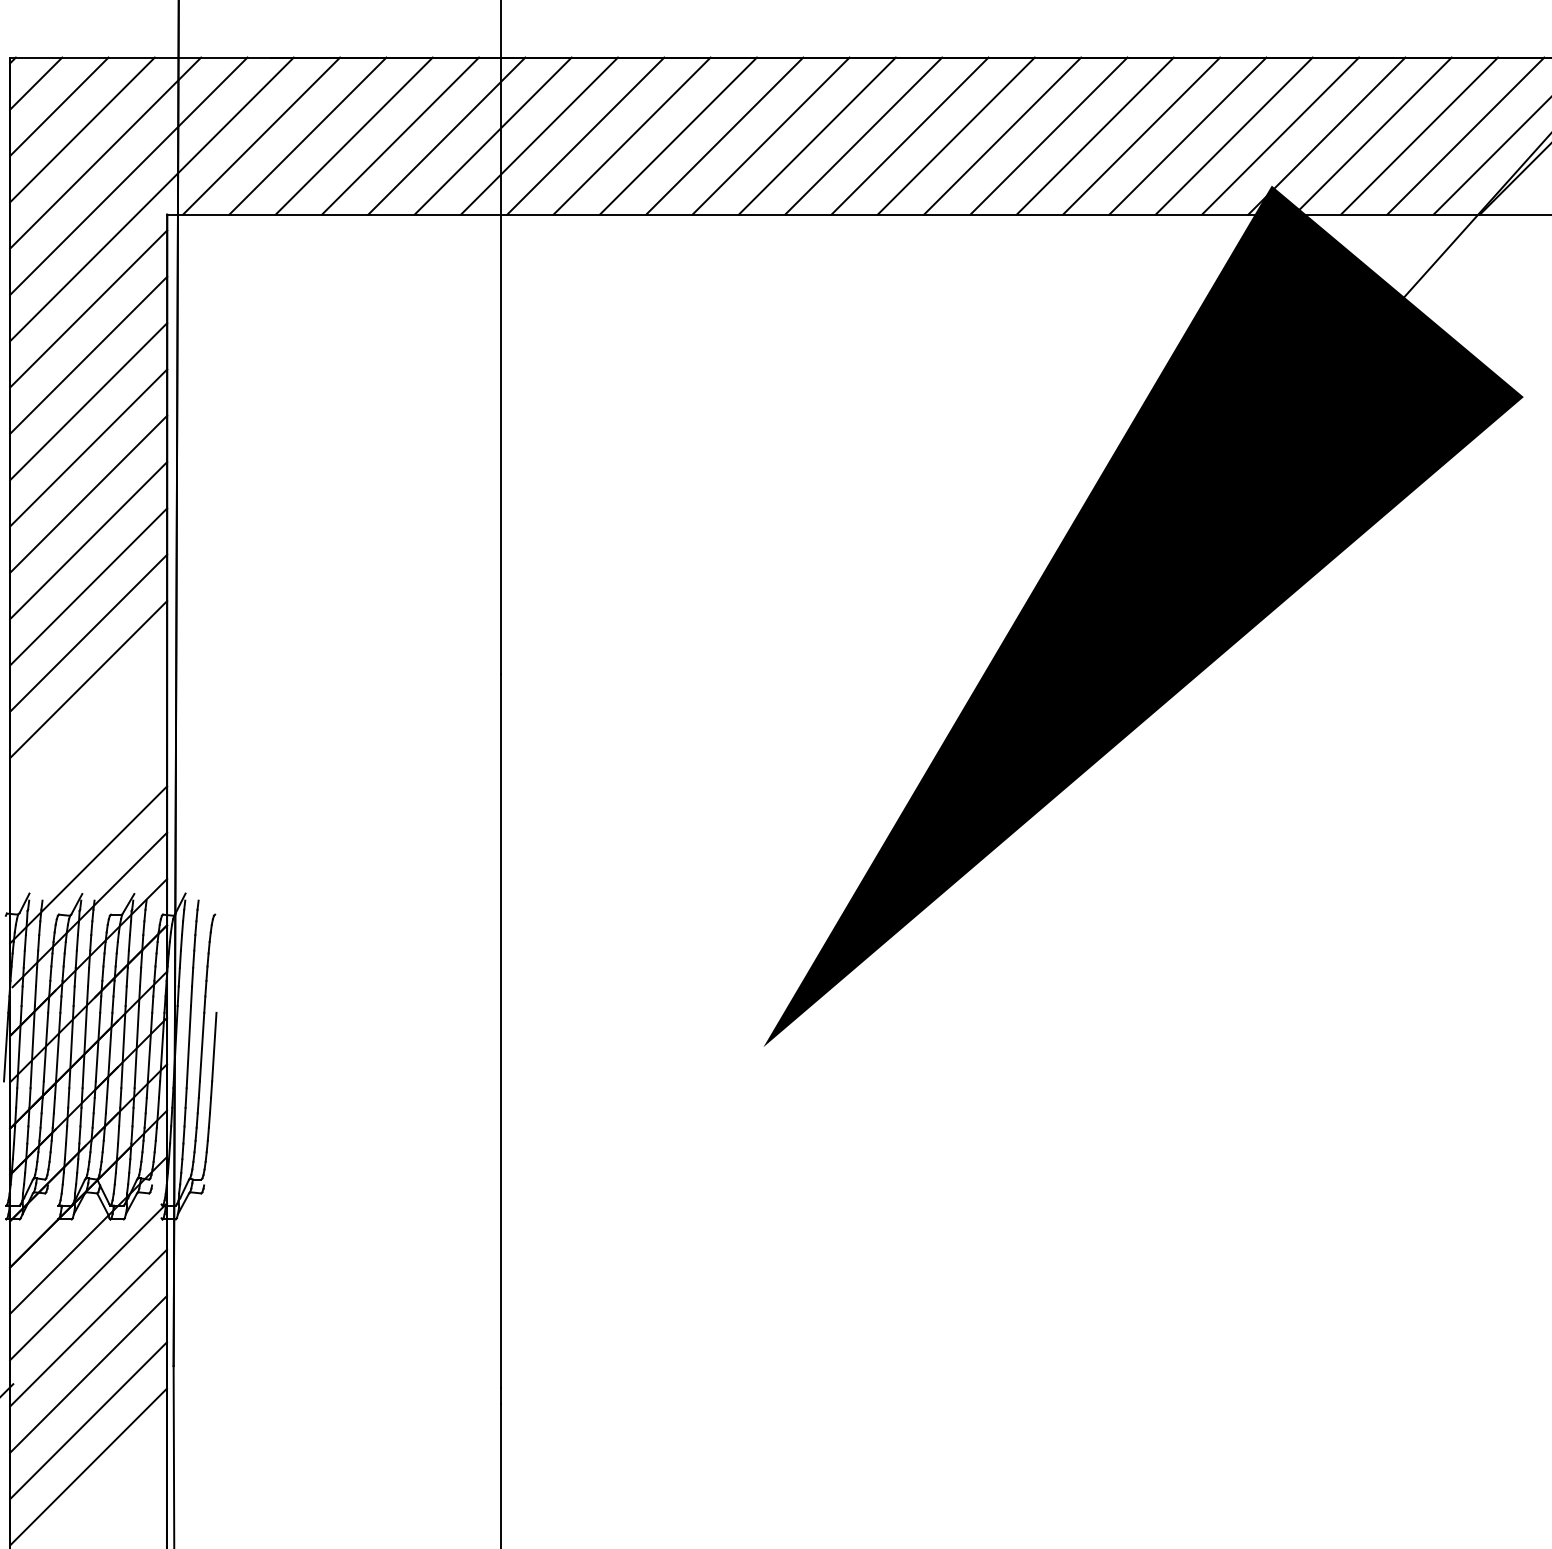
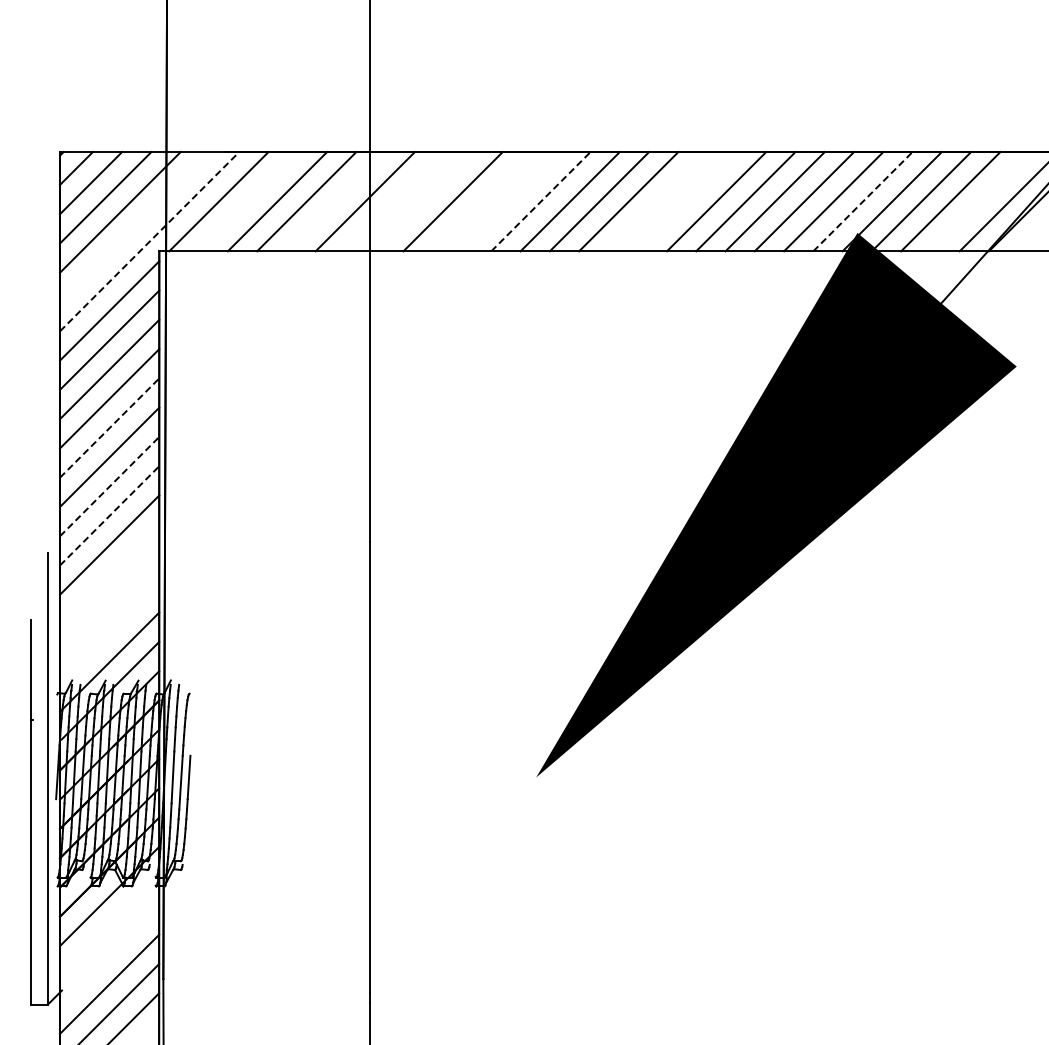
line: (306, 135) -> (247, 201), removed
line: (445, 135) -> (335, 201), removed
line: (539, 135) -> (394, 201), removed
line: (585, 135) -> (423, 201), removed
line: (678, 135) -> (482, 201), removed
line: (724, 135) -> (511, 201), removed
line: (771, 135) -> (541, 201), solid -> dashed
line: (955, 135) -> (657, 201), removed
line: (1001, 135) -> (686, 201), removed
line: (1281, 135) -> (863, 201), solid -> dashed
line: (1464, 135) -> (979, 201), removed
line: (129, 177) -> (135, 227), removed
line: (151, 199) -> (149, 241), solid -> dashed
line: (90, 493) -> (110, 427), solid -> dashed
line: (90, 586) -> (110, 486), solid -> dashed
line: (90, 632) -> (110, 515), solid -> dashed
line: (88, 1281) -> (109, 925), removed
line: (88, 1327) -> (109, 954), removed

